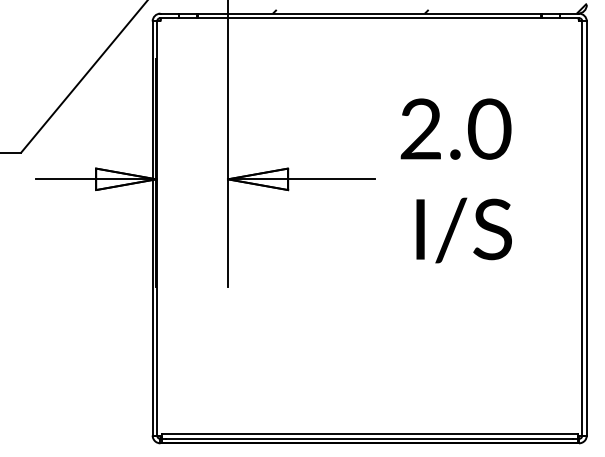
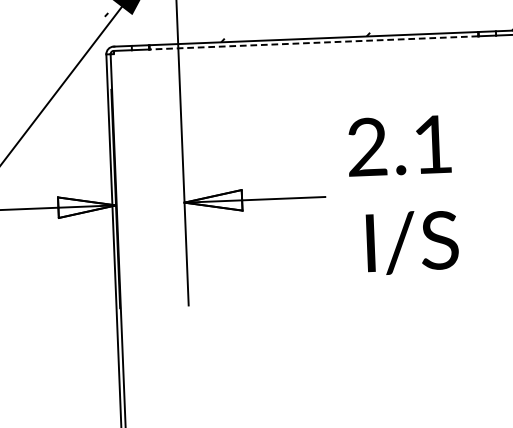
line: (369, 18) -> (313, 43), solid -> dashed
text: (489, 128) -> (432, 143), 2.0 -> 2.1

